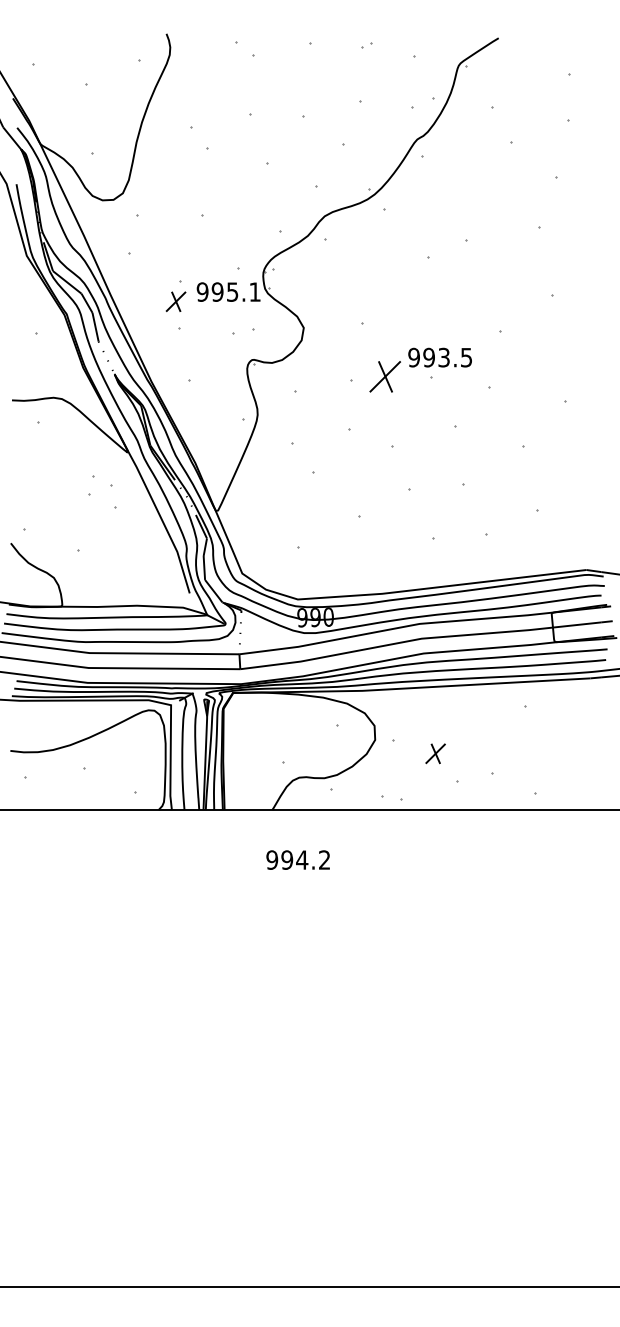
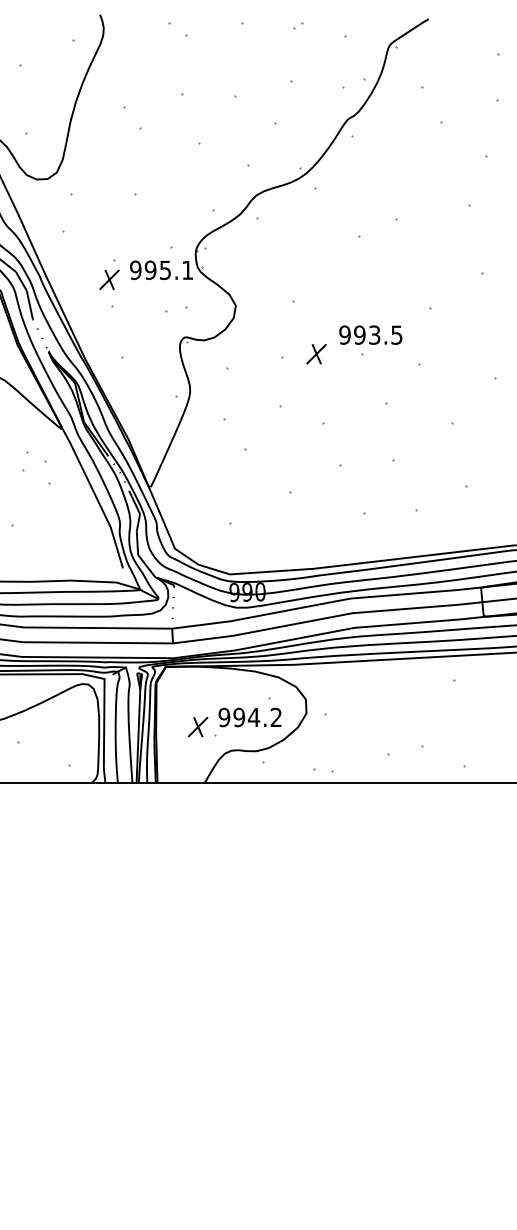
part: (385, 376) -> (316, 353), size x0.62
part: (435, 753) -> (197, 726), moved
text: (297, 859) -> (249, 716), moved

